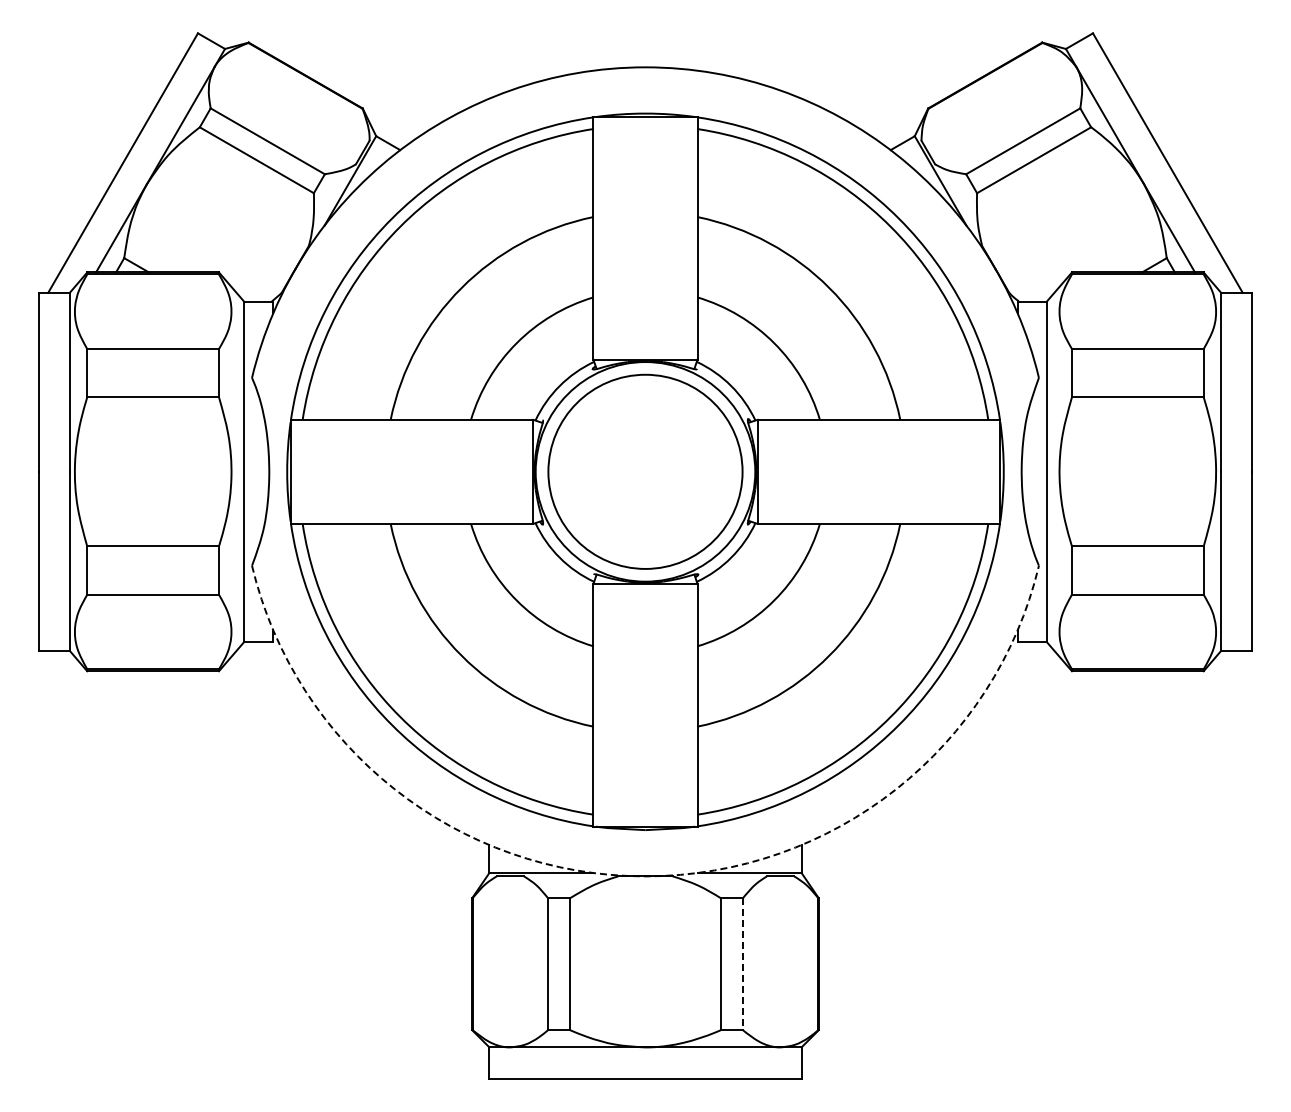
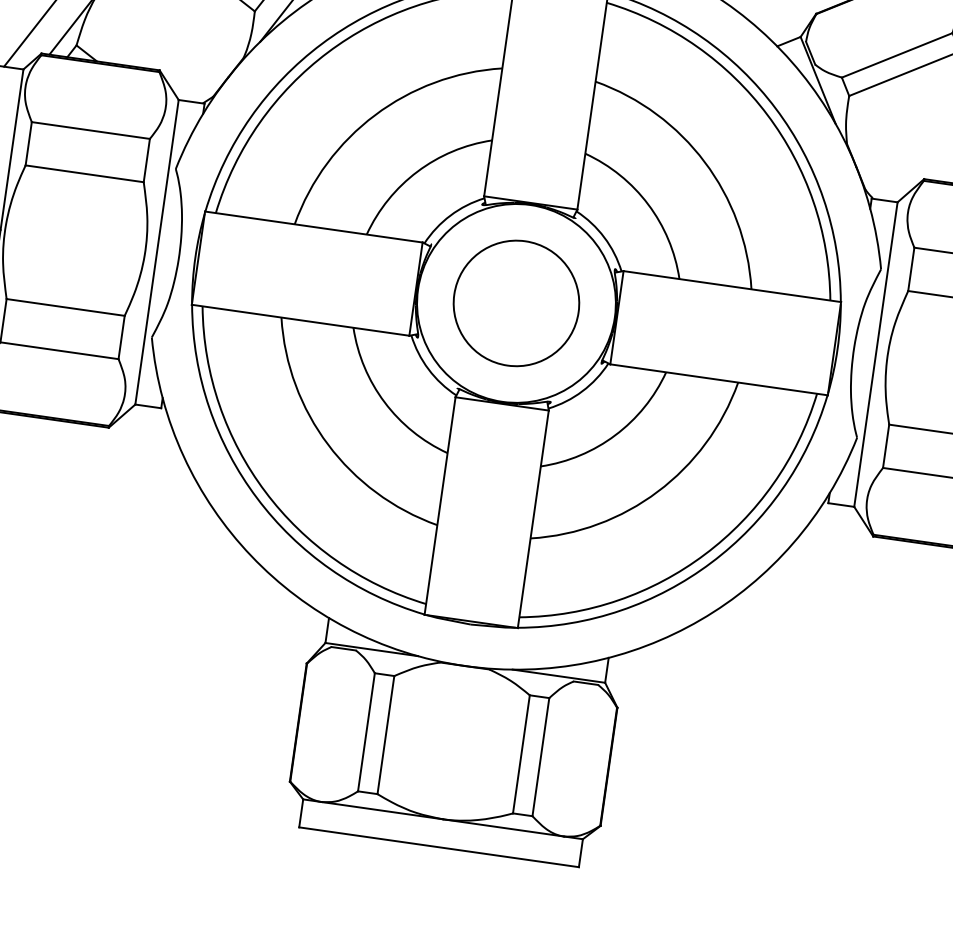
circle: (645, 471) -> (516, 303), size x0.71
arc: (645, 876) -> (464, 666), dashed -> solid
line: (742, 964) -> (540, 757), dashed -> solid

